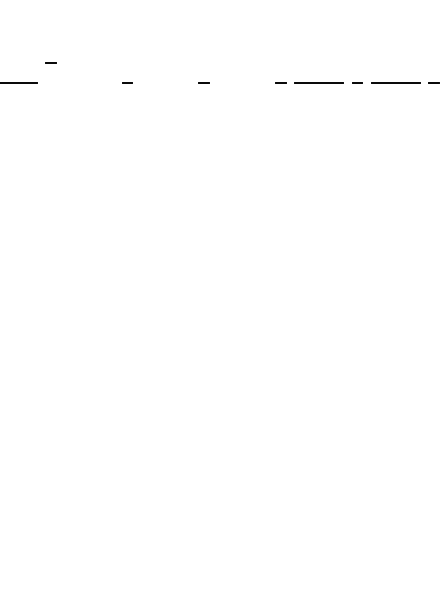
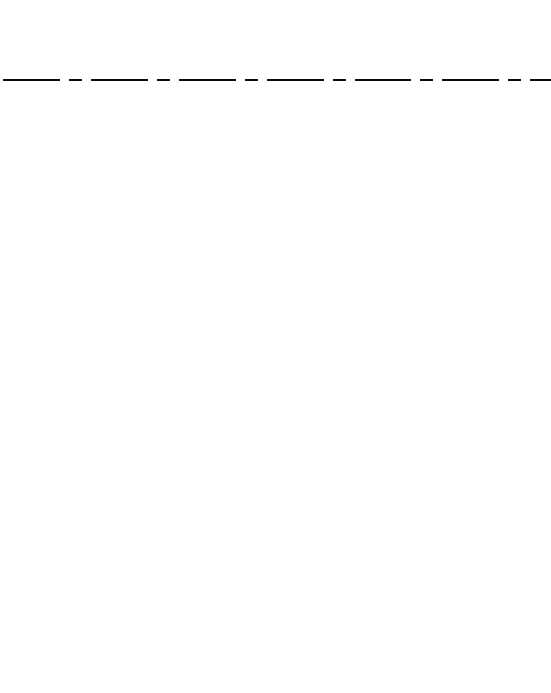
line: (50, 62) -> (75, 79), moved
line: (89, 83) -> (119, 79), added
line: (166, 83) -> (207, 79), added
line: (241, 83) -> (294, 79), added

